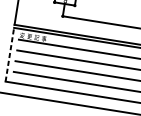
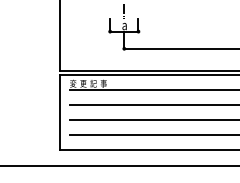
line: (9, 54) -> (60, 112), dashed -> solid

